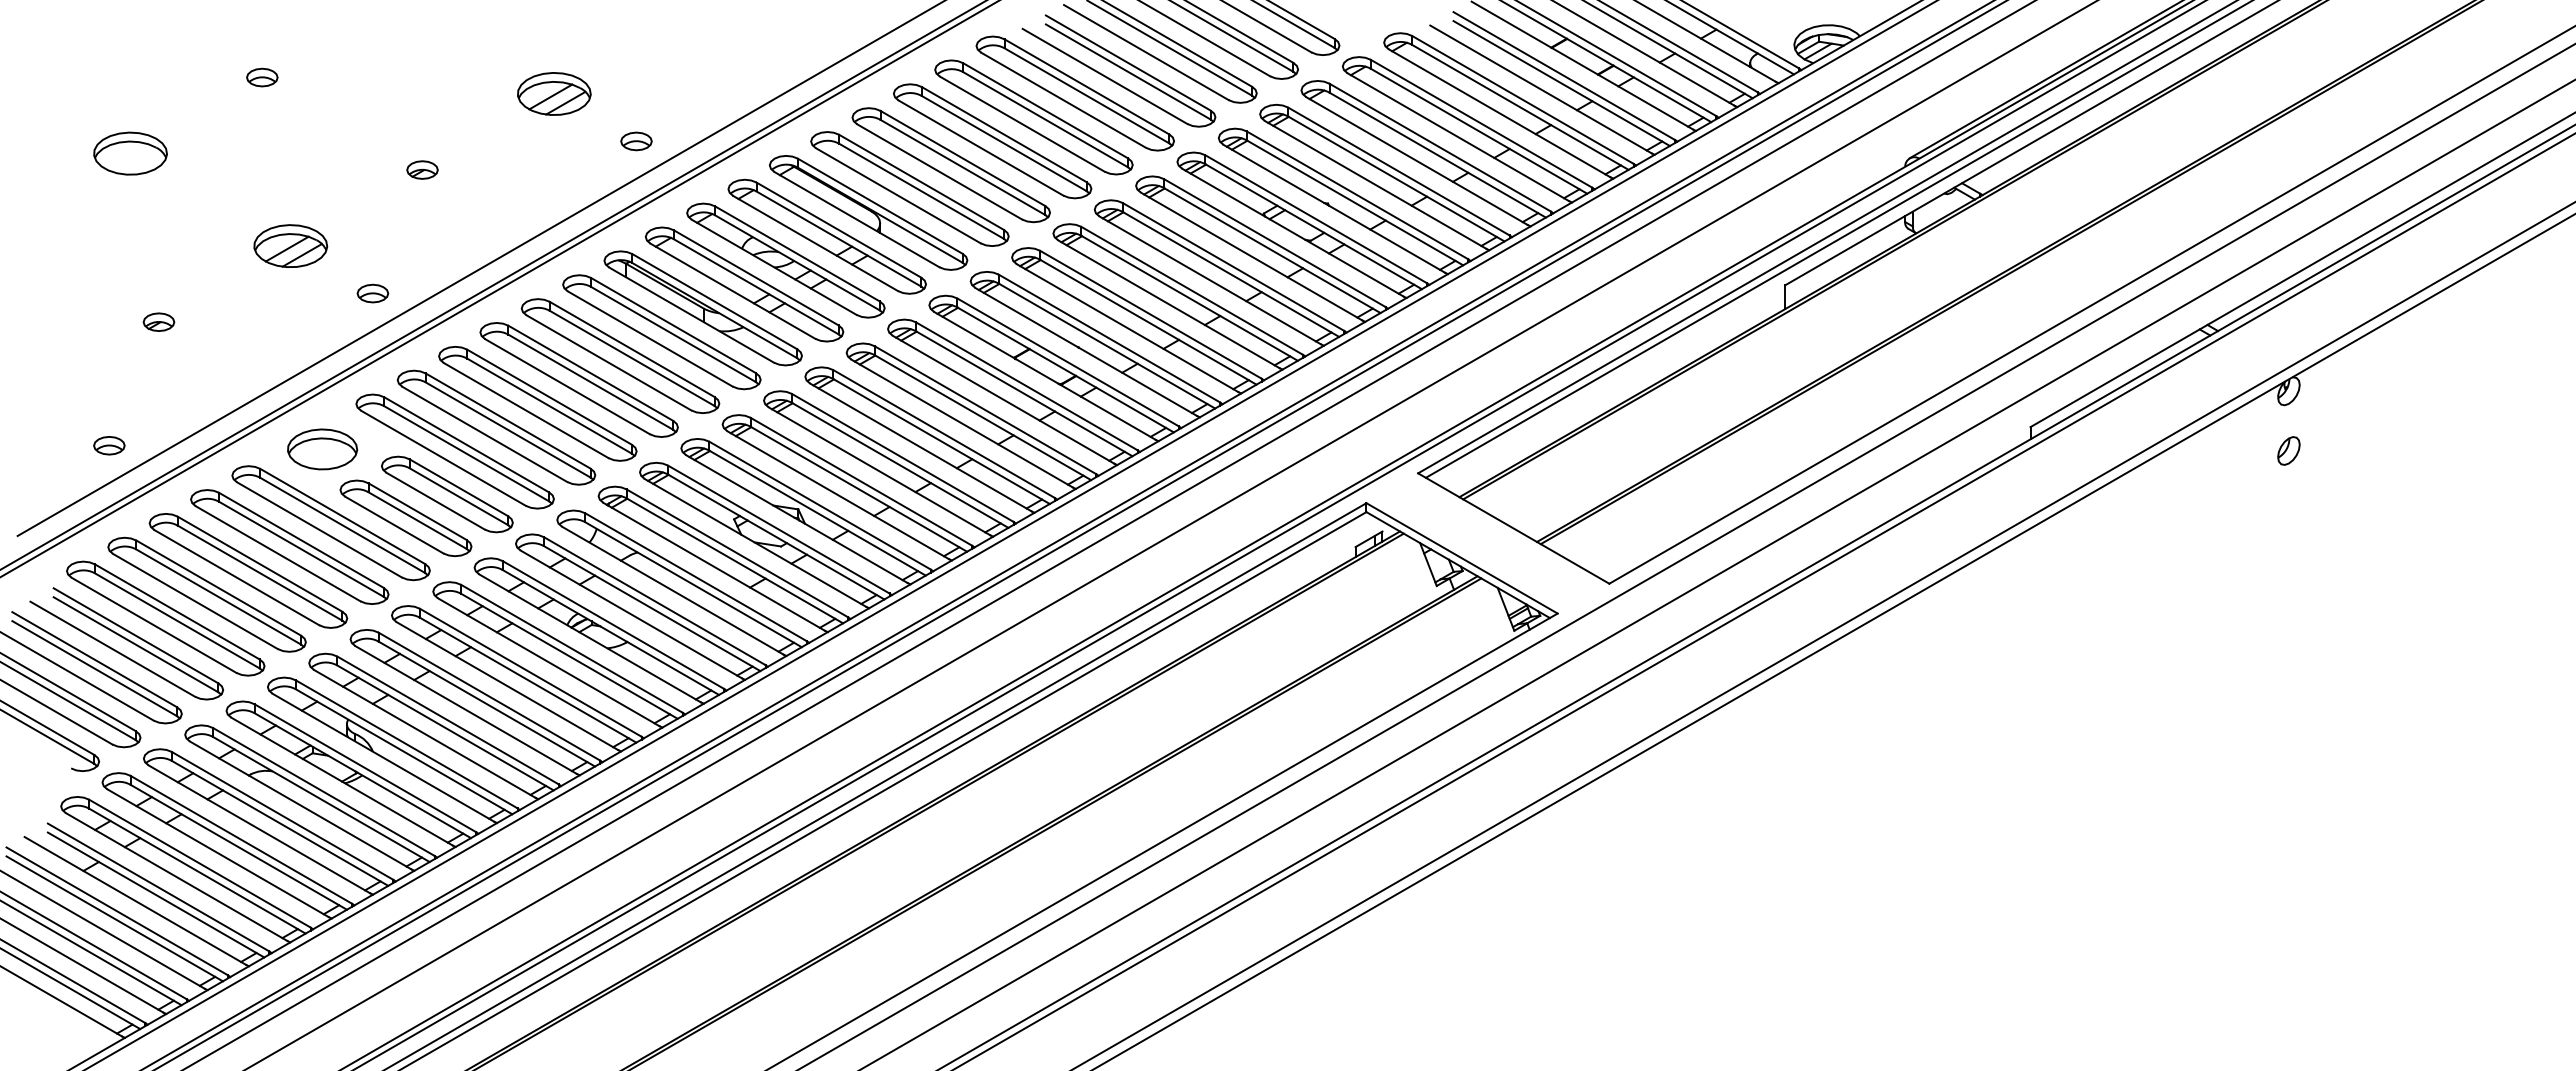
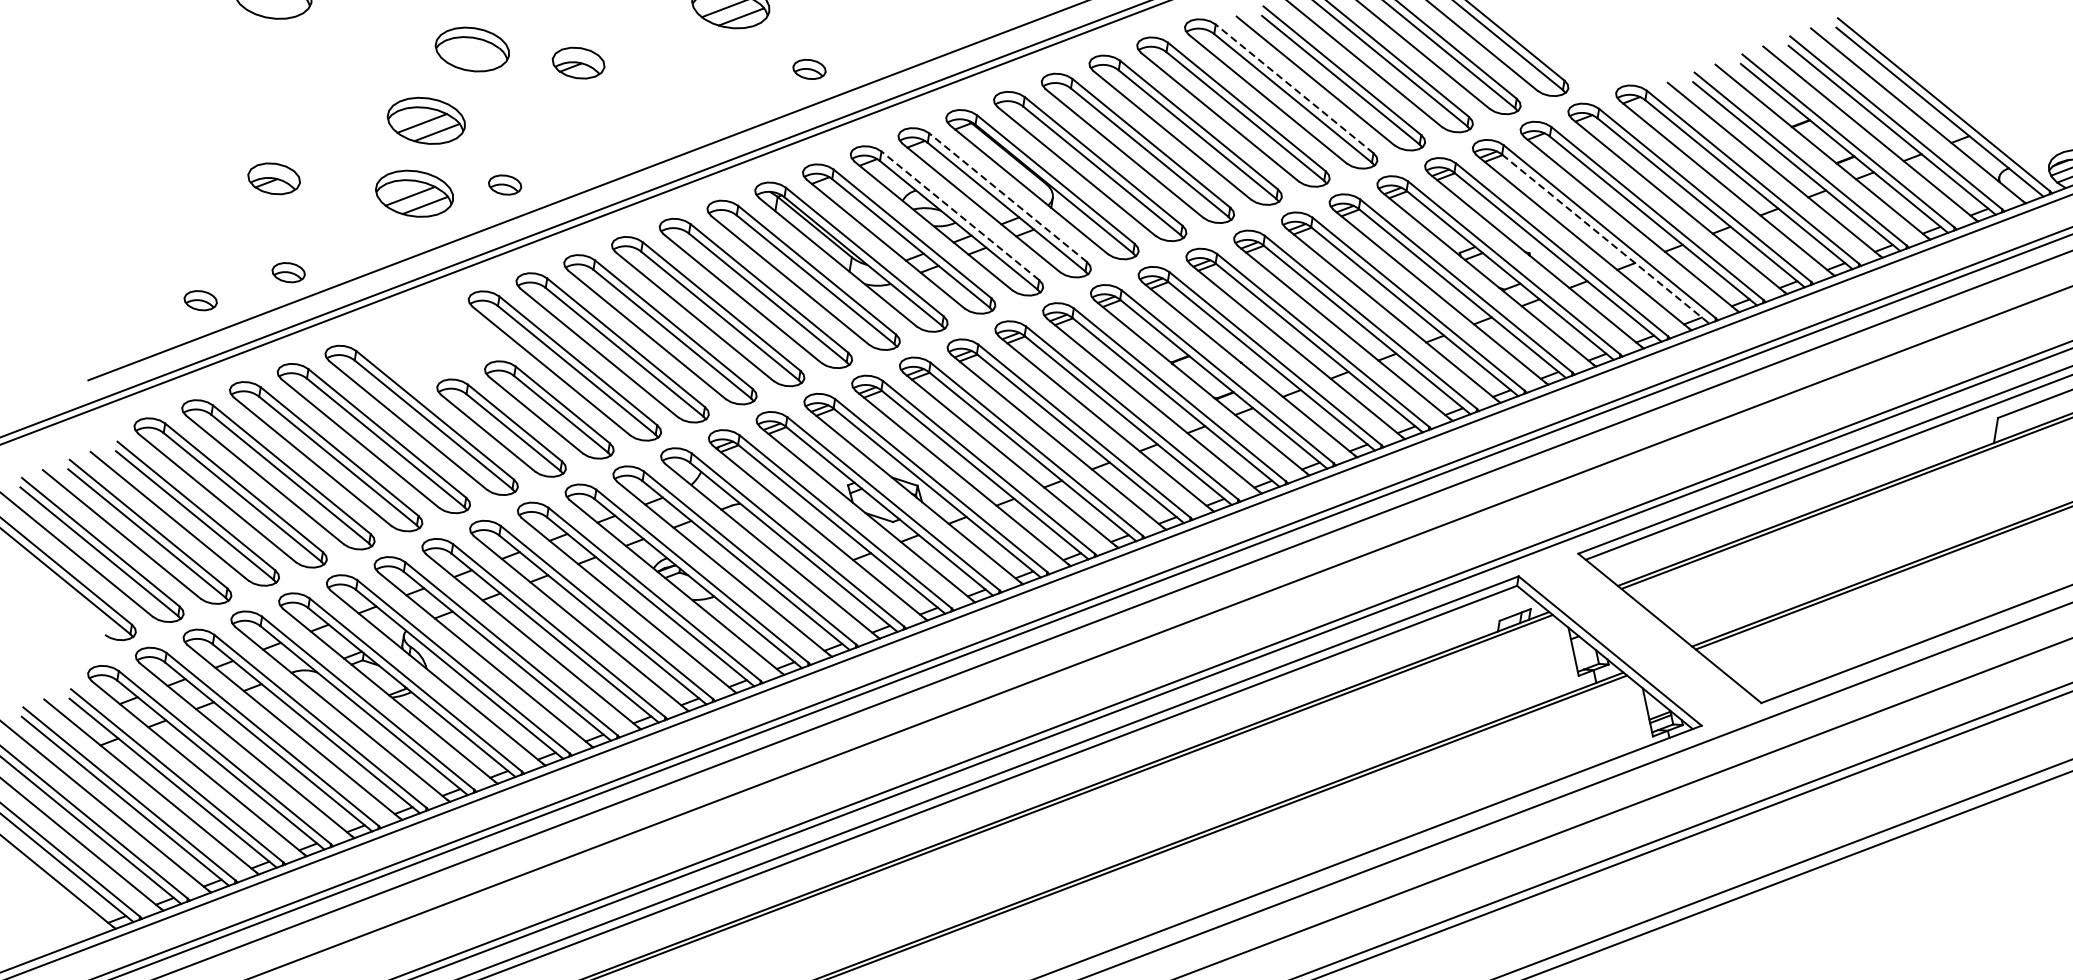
line: (1086, 86) -> (1294, 88), solid -> dashed
part: (422, 169) -> (578, 62), size x1.6
line: (1396, 178) -> (1605, 238), solid -> dashed
line: (838, 229) -> (1007, 197), solid -> dashed
line: (797, 253) -> (960, 215), solid -> dashed
part: (290, 314) -> (414, 193), added
part: (158, 321) -> (273, 177), size x1.6
part: (186, 406) -> (288, 272), added
part: (322, 449) -> (472, 49), moved

